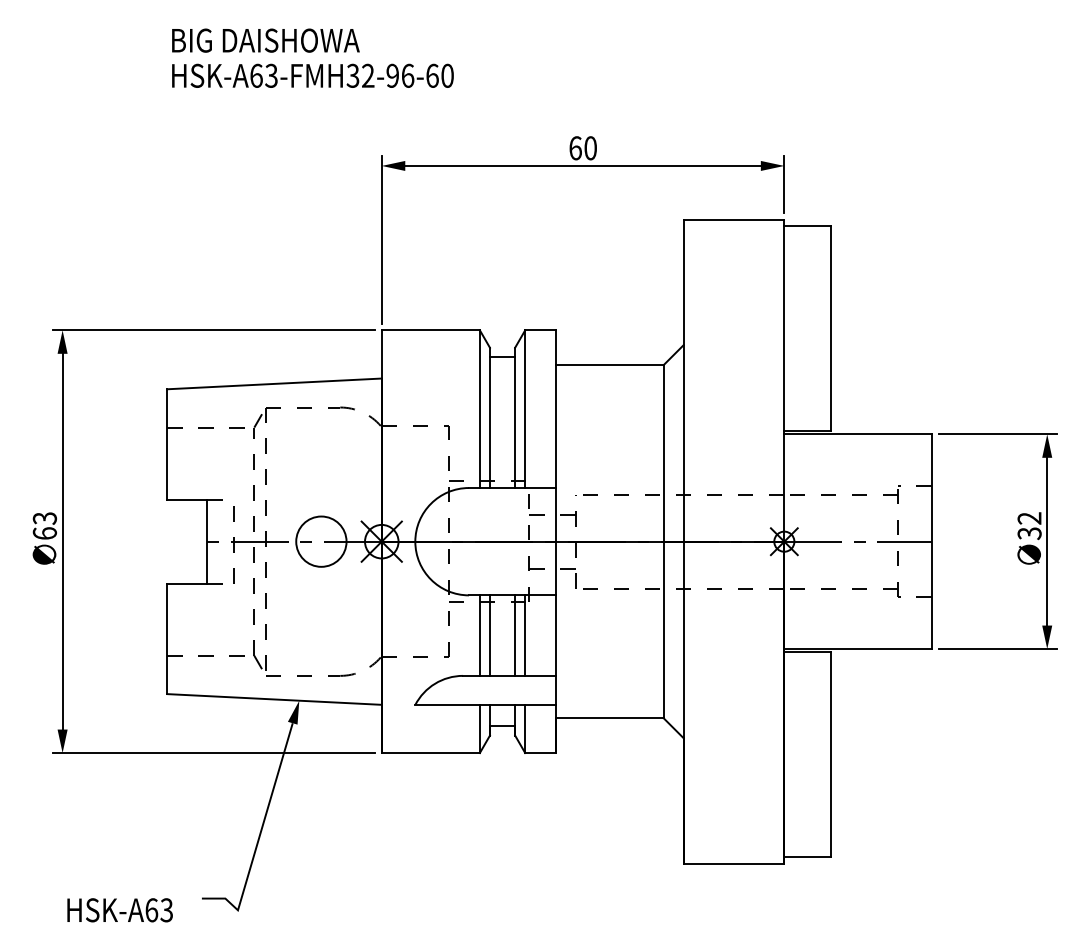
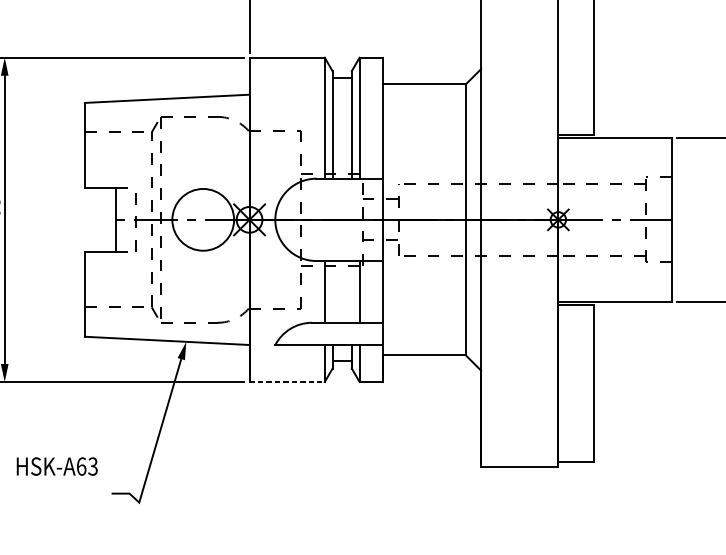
circle: (321, 541) -> (203, 219), size x1.6
line: (489, 635) -> (332, 291), removed
line: (515, 635) -> (352, 291), removed
line: (431, 753) -> (287, 382), solid -> dashed
text: (119, 910) -> (56, 466), moved

